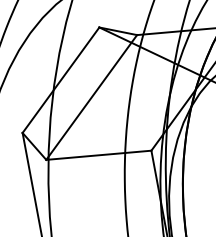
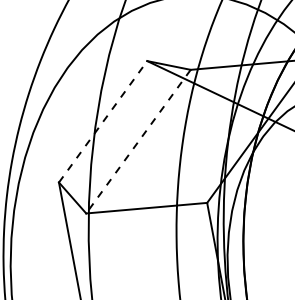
line: (61, 79) -> (103, 121), solid -> dashed
line: (91, 97) -> (138, 141), solid -> dashed

